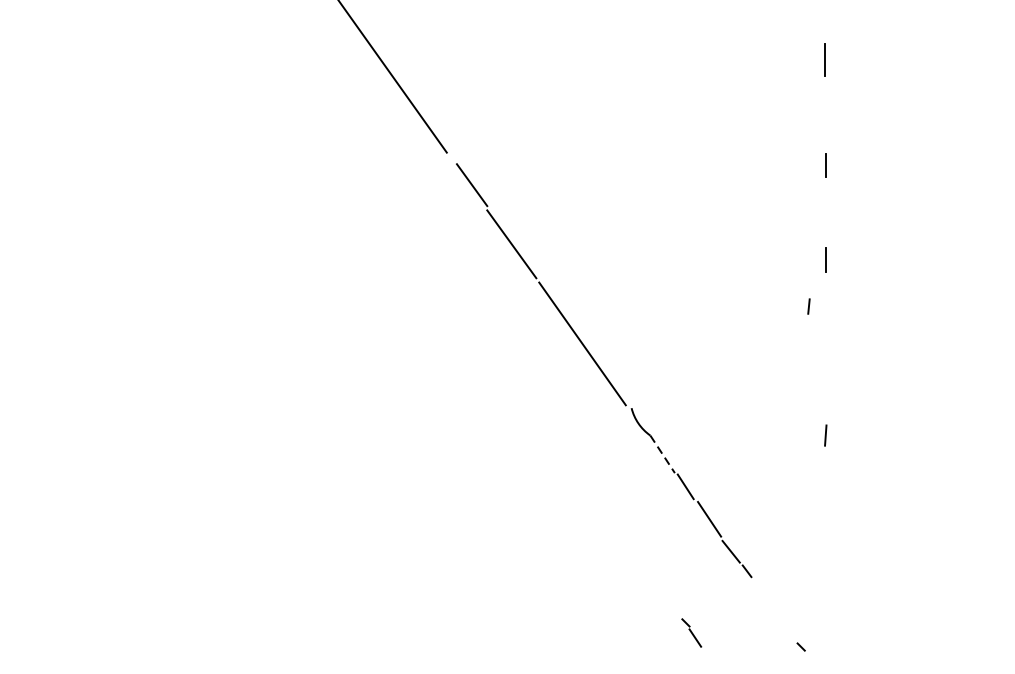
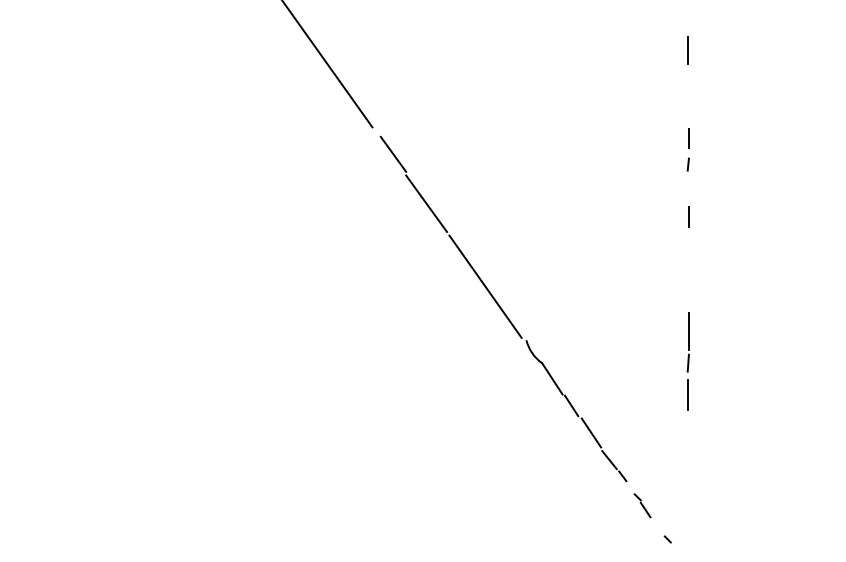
line: (807, 306) -> (687, 164), moved
line: (825, 396) -> (688, 330), added
line: (662, 453) -> (552, 378), dashed -> solid
line: (824, 474) -> (687, 395), added
part: (691, 632) -> (642, 505), moved

